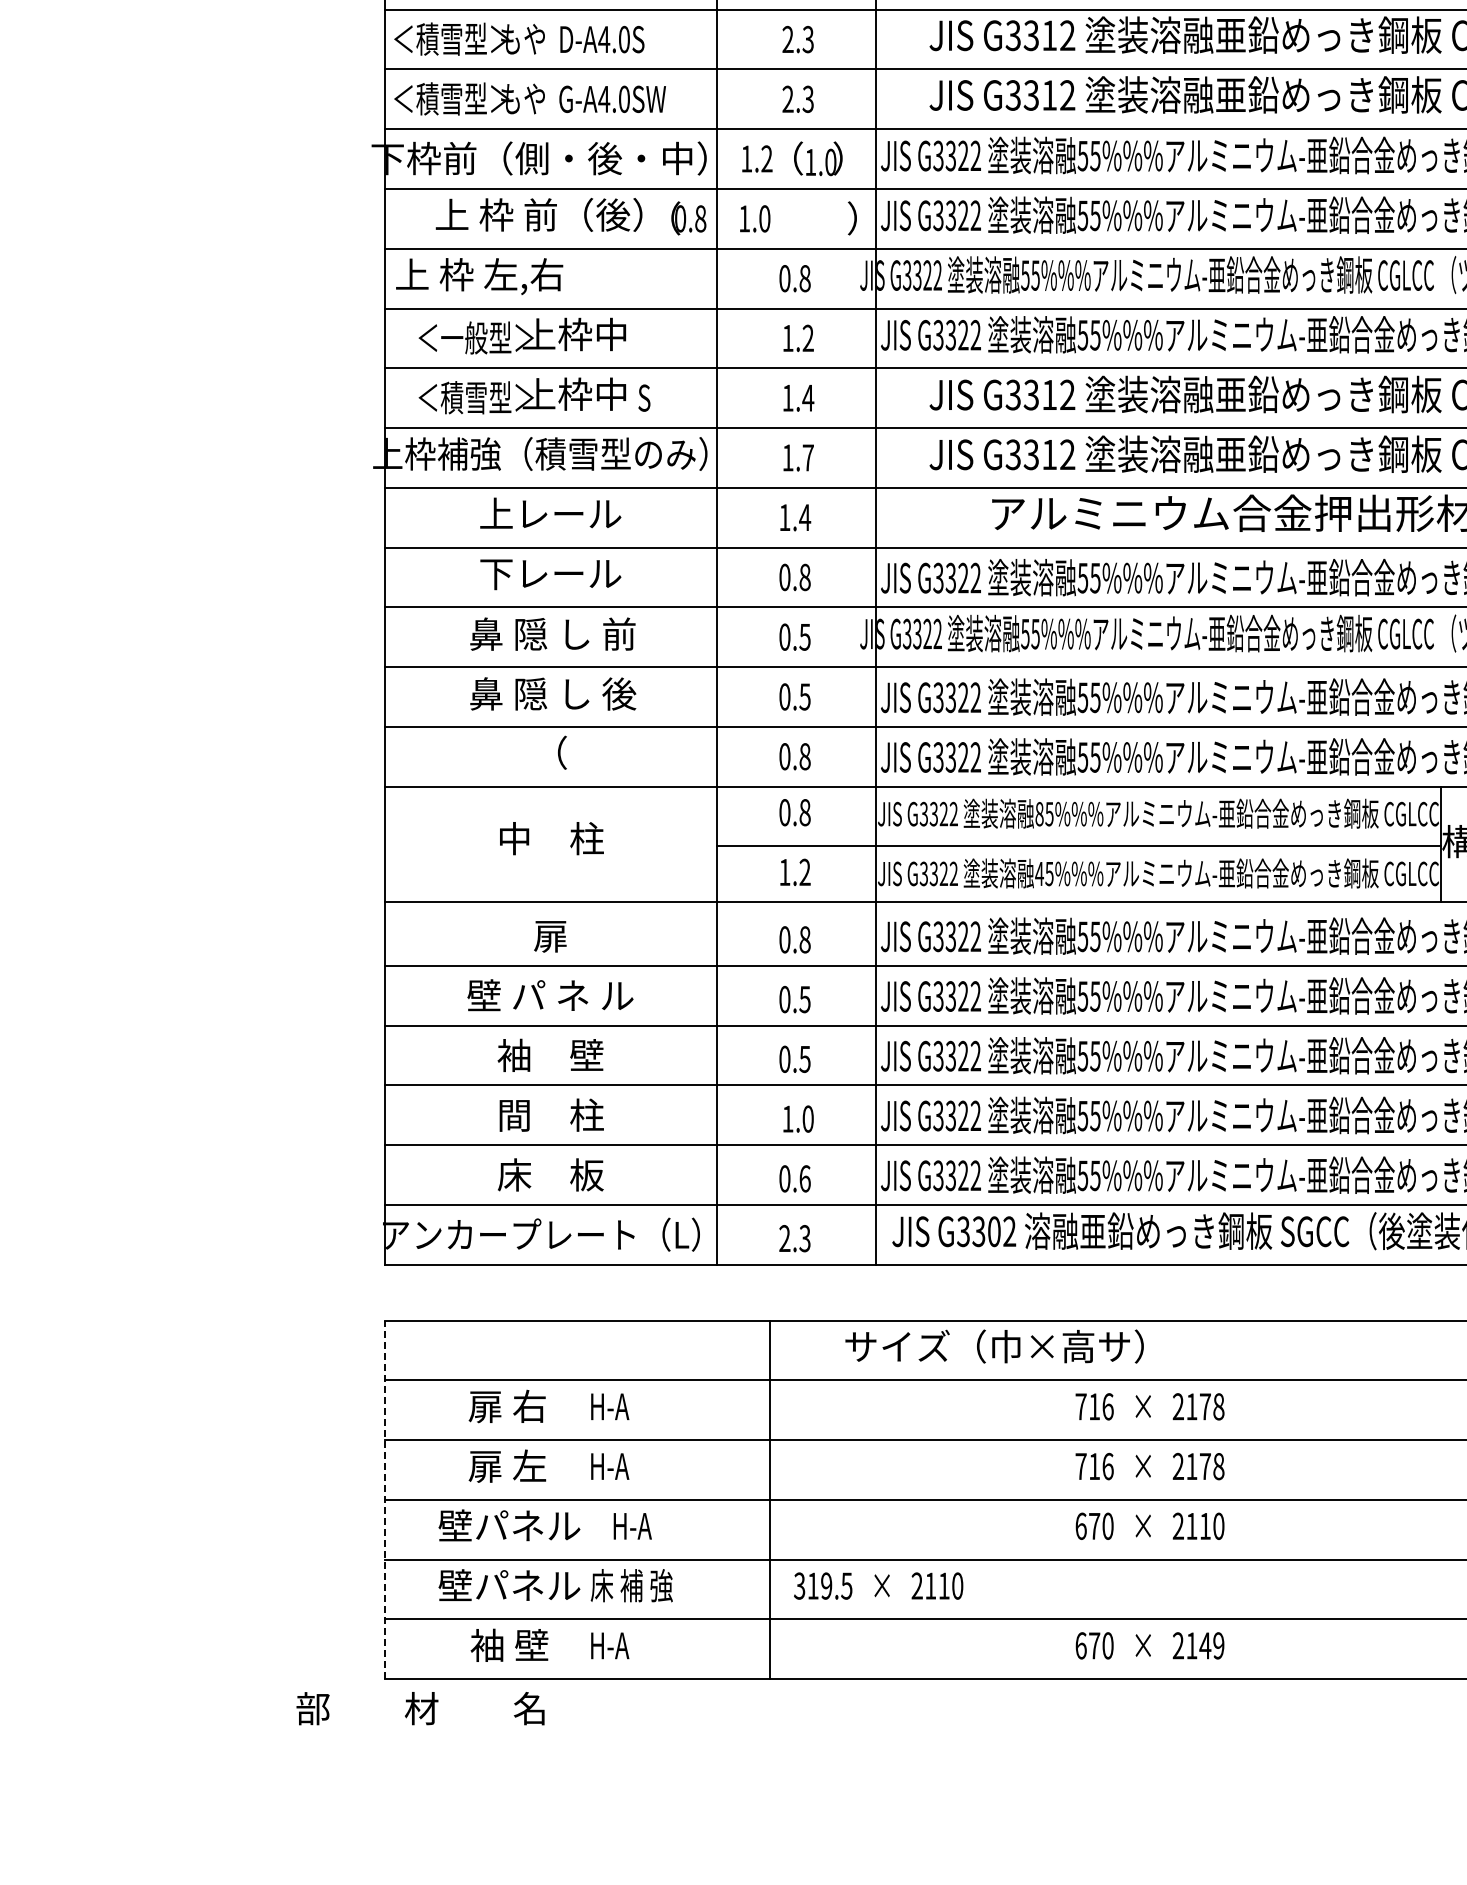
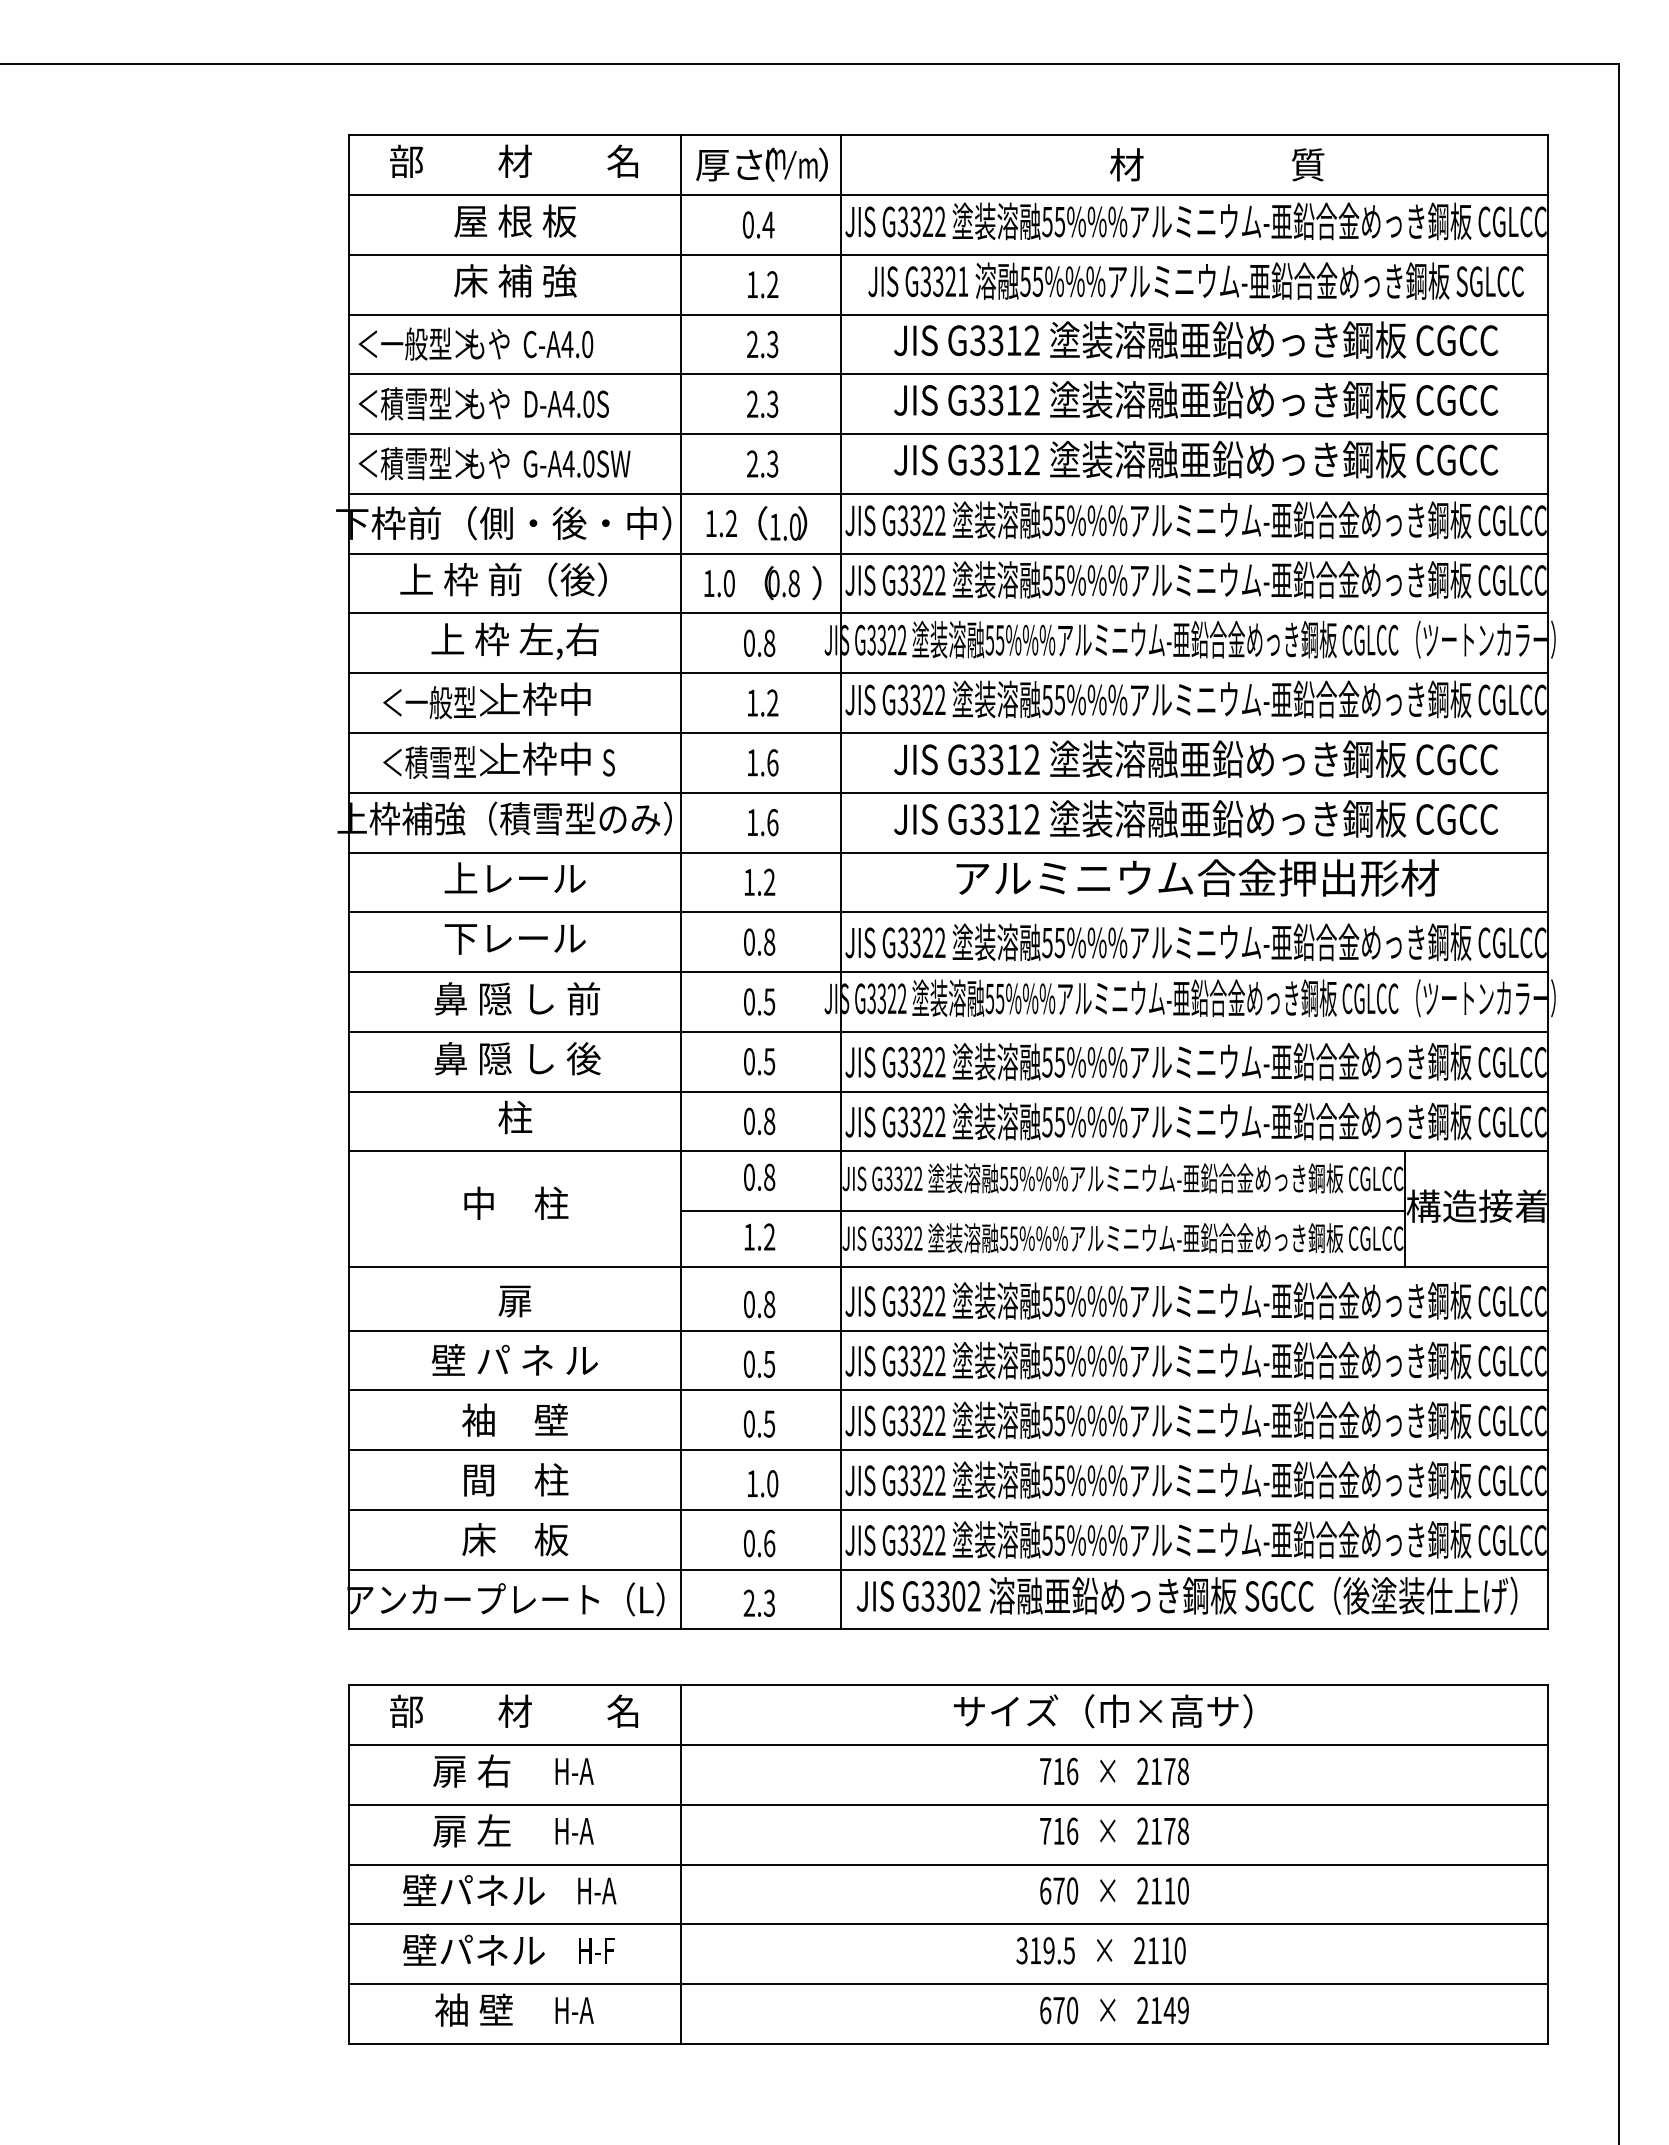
text: (688, 217) -> (781, 582), moved
text: (479, 275) -> (514, 640), moved
text: (808, 397) -> (772, 762), 1.4 -> 1.6
text: (808, 457) -> (772, 822), 1.7 -> 1.6
text: (805, 516) -> (769, 881), 1.4 -> 1.2
text: (551, 752) -> (515, 1117), （ -> 柱
text: (1039, 813) -> (1003, 1178), 85%%% -> 55%%%
text: (1039, 873) -> (1003, 1238), 45%%% -> 55%%%
text: (995, 1346) -> (1103, 1711), moved
line: (385, 1499) -> (349, 1864), dashed -> solid
line: (770, 1499) -> (681, 1864), moved
text: (632, 1584) -> (596, 1949), 床 補 強 -> H-F
text: (878, 1585) -> (1100, 1950), moved
text: (420, 1707) -> (513, 1710), moved

